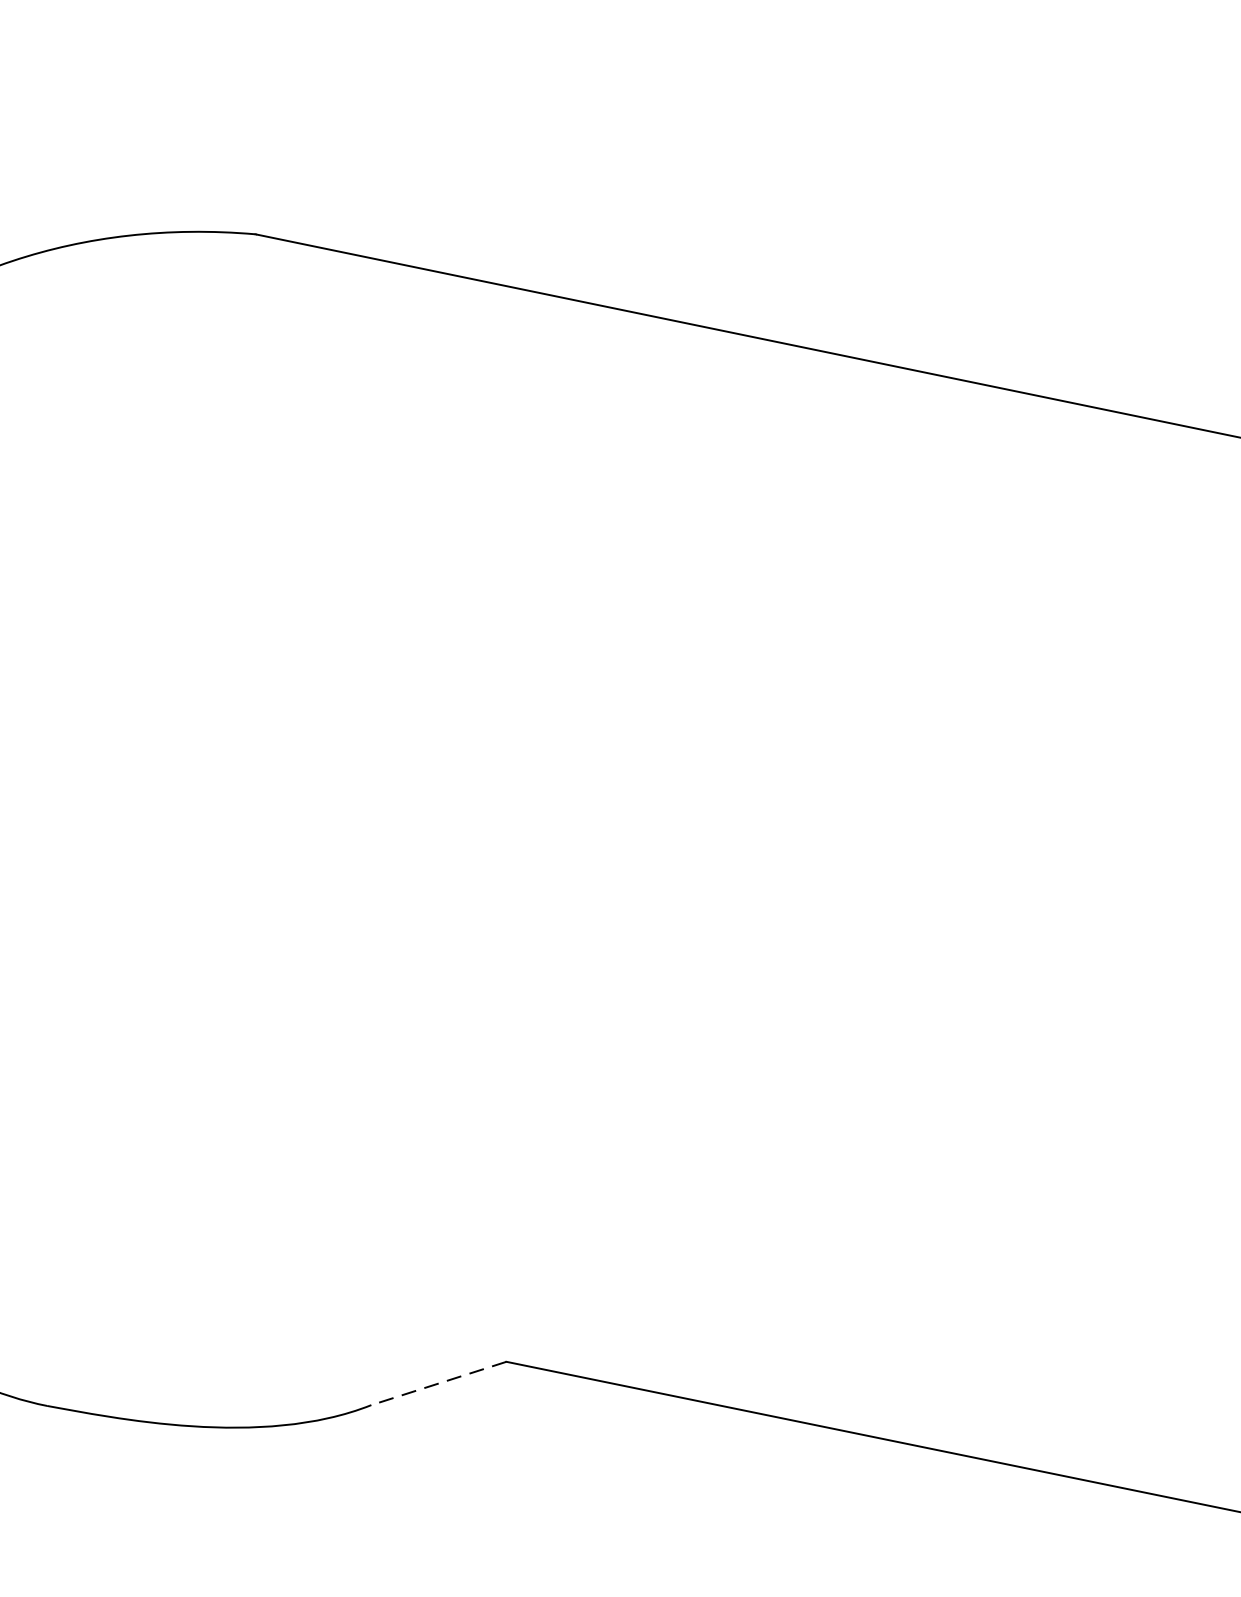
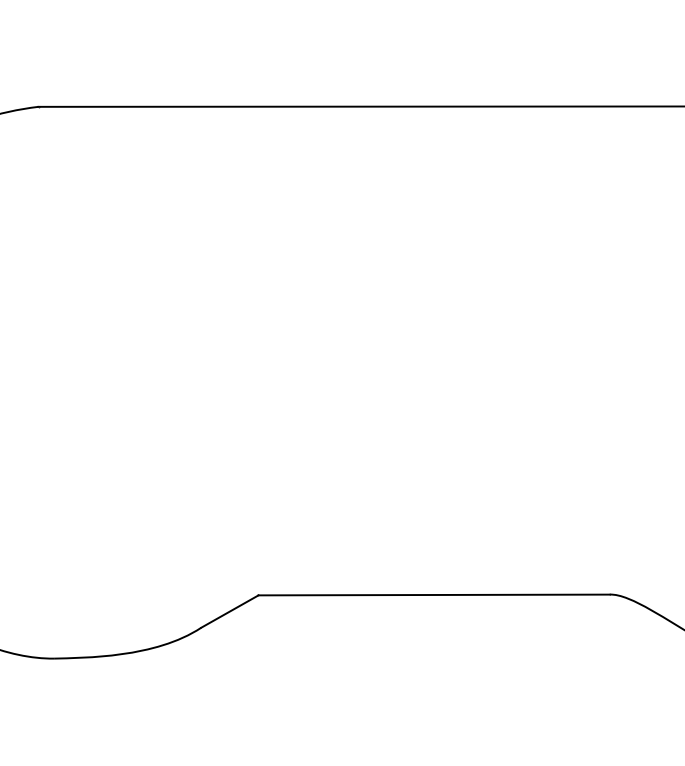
line: (438, 1383) -> (229, 611), dashed -> solid

